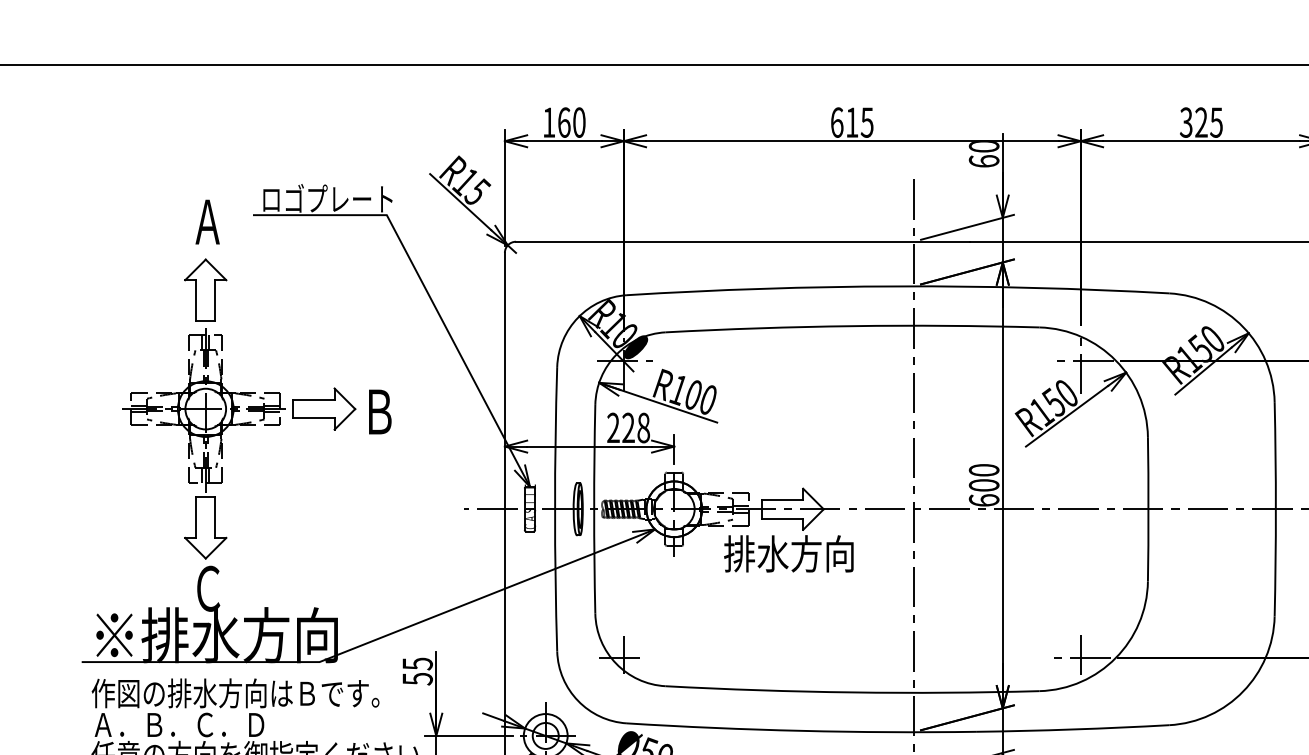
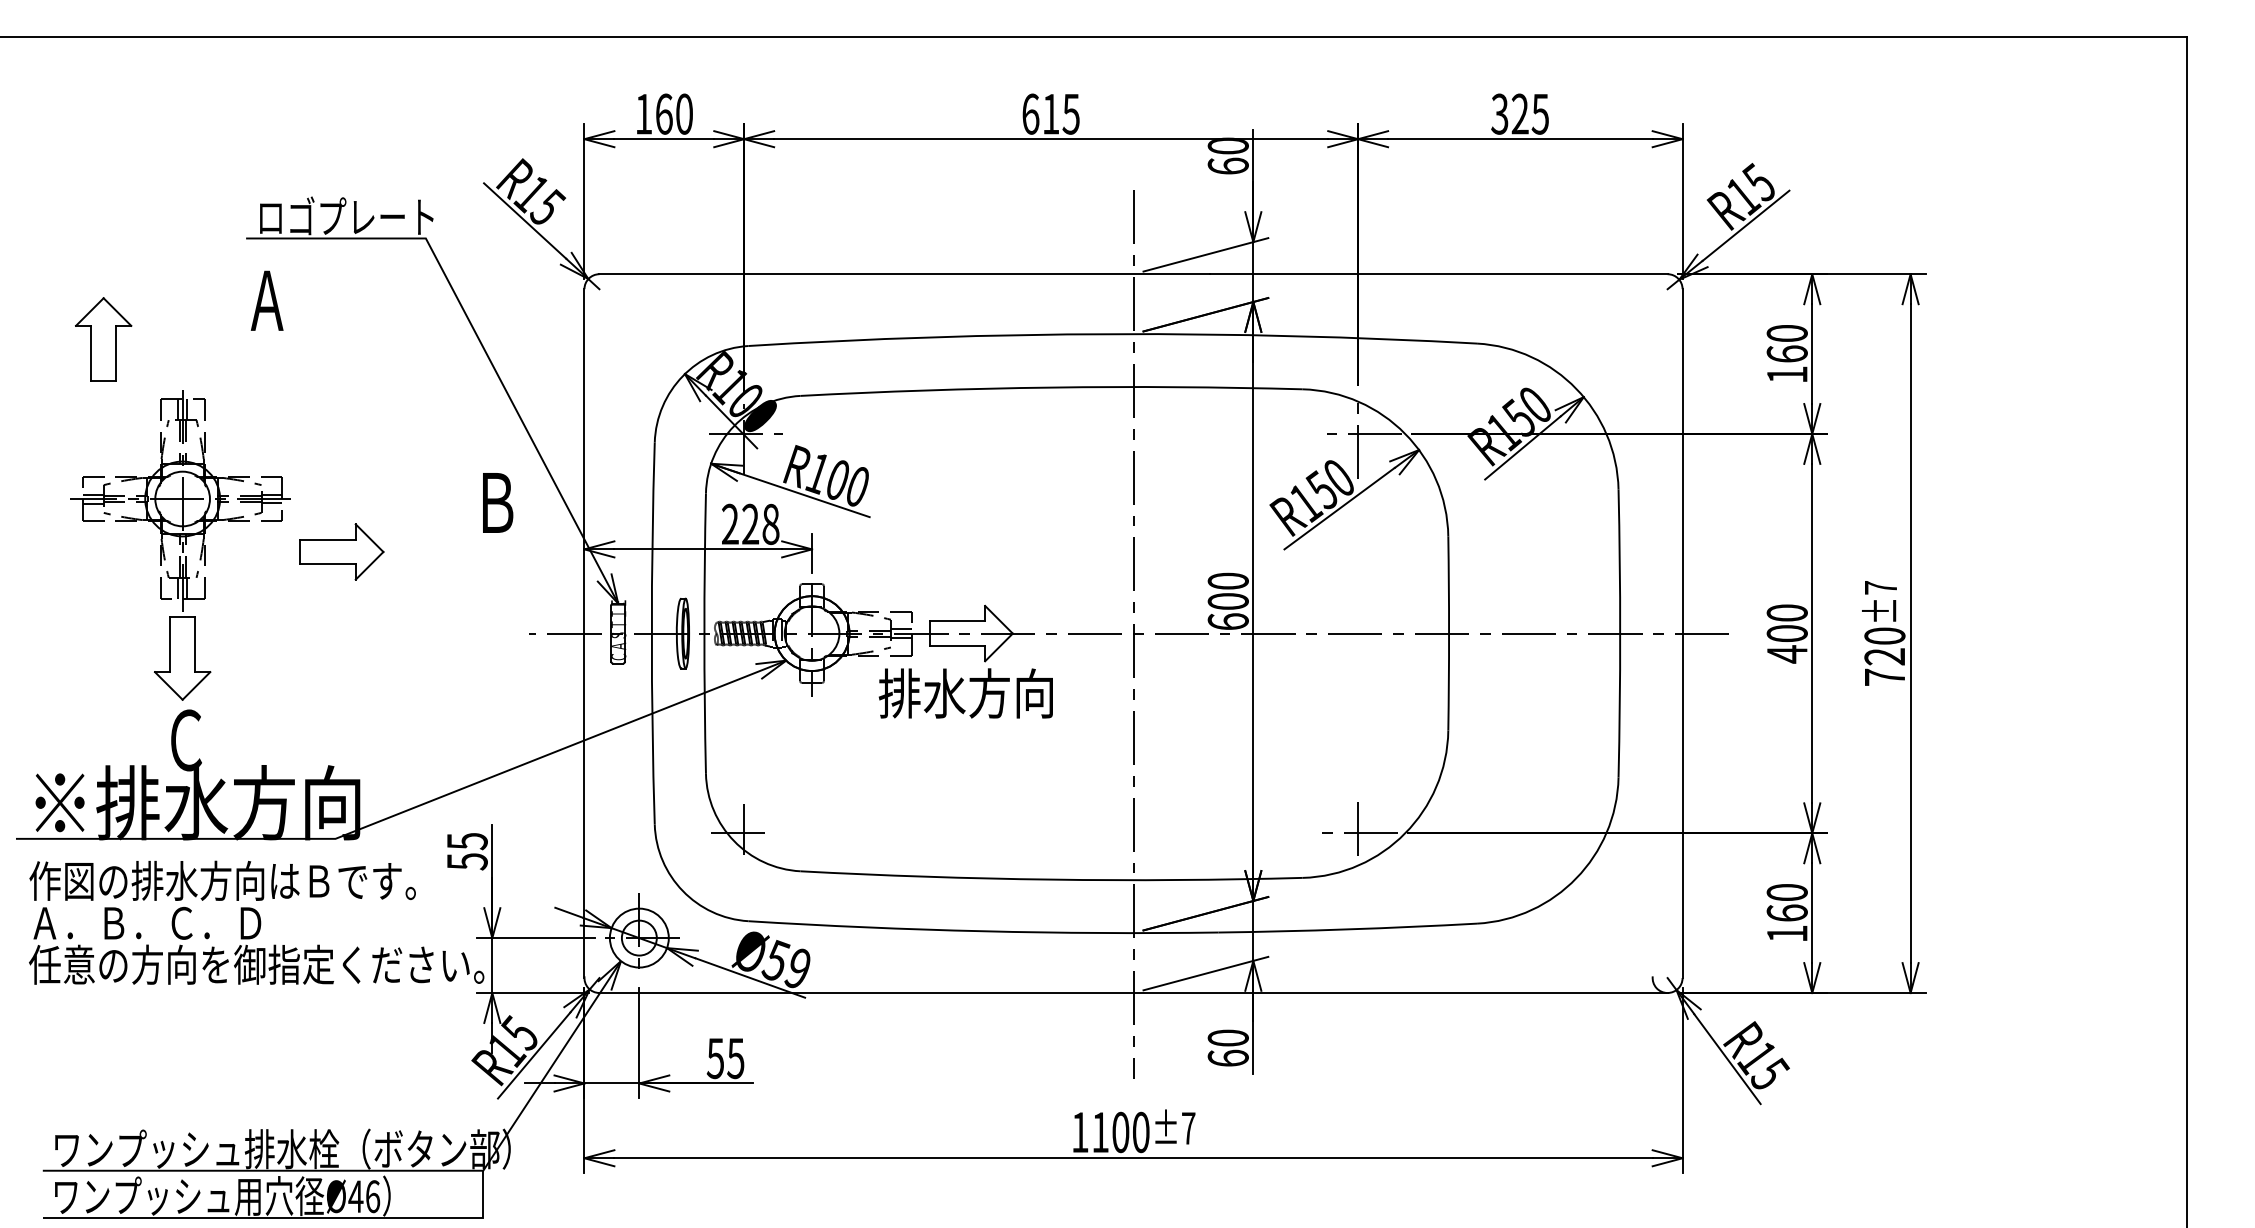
text: (207, 221) -> (266, 300), moved
part: (205, 290) -> (103, 339), moved
part: (324, 408) -> (341, 551), moved
text: (380, 411) -> (498, 502), moved

